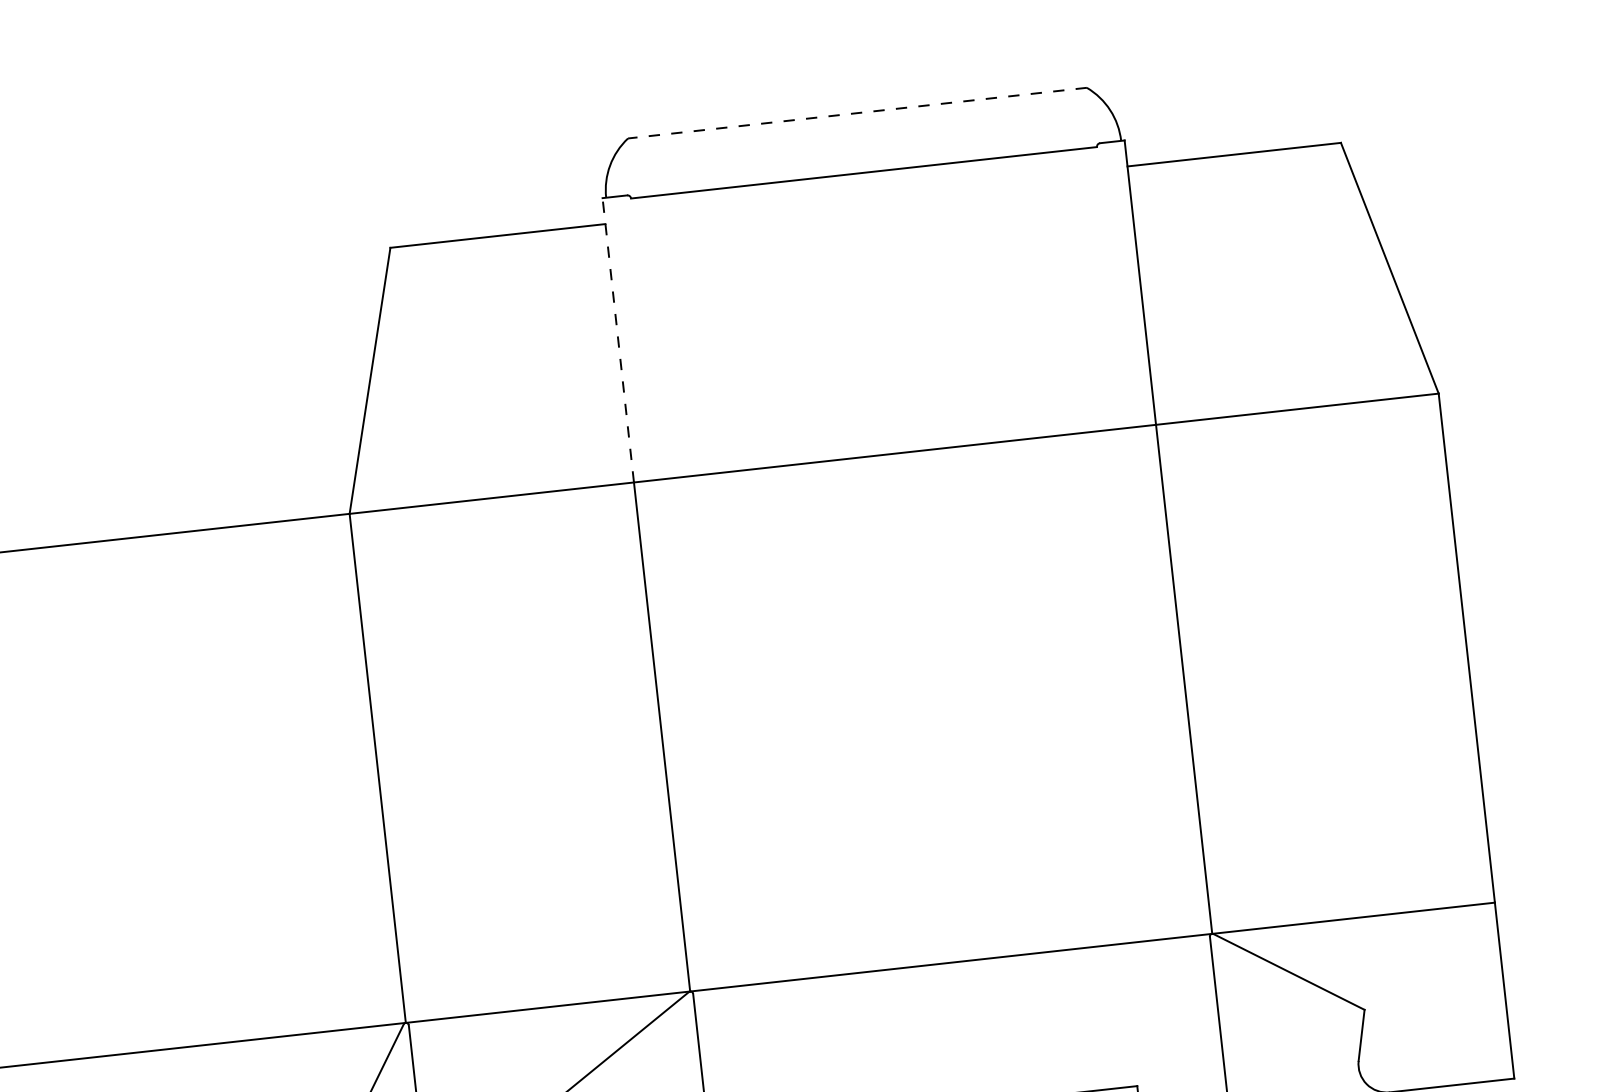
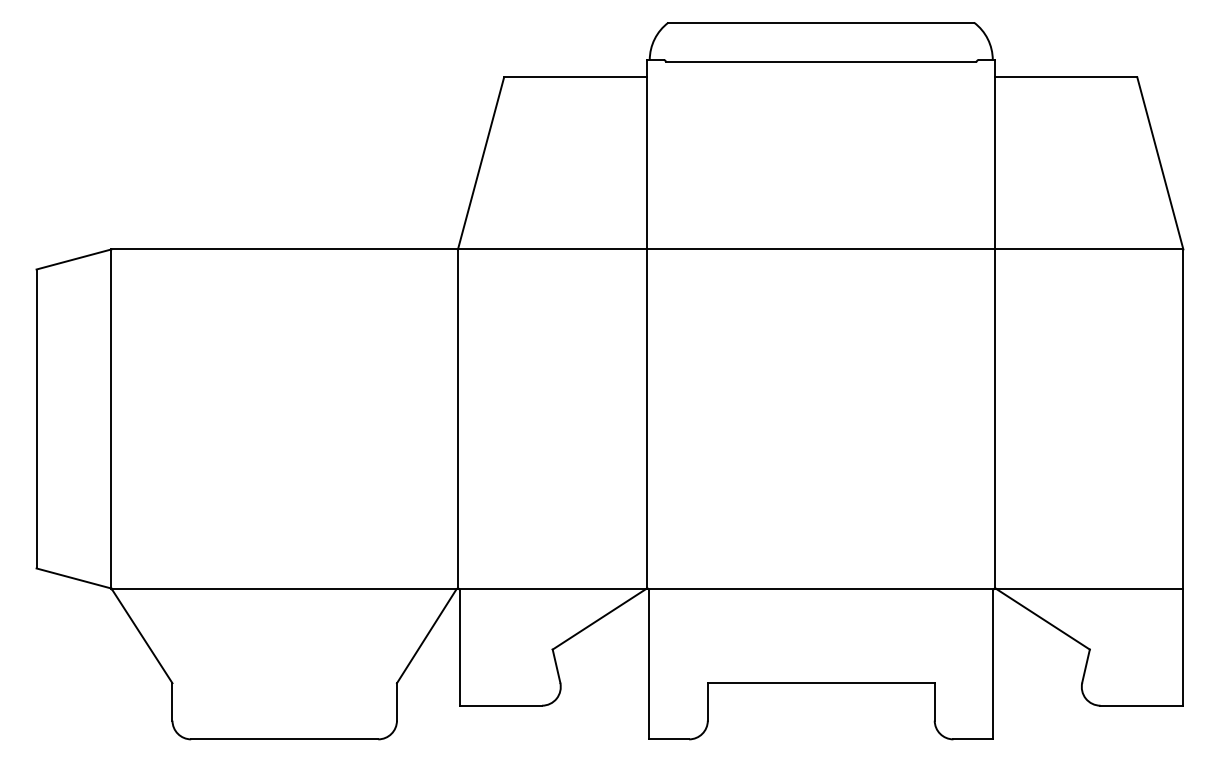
line: (857, 112) -> (821, 22), dashed -> solid
line: (618, 339) -> (647, 154), dashed -> solid

